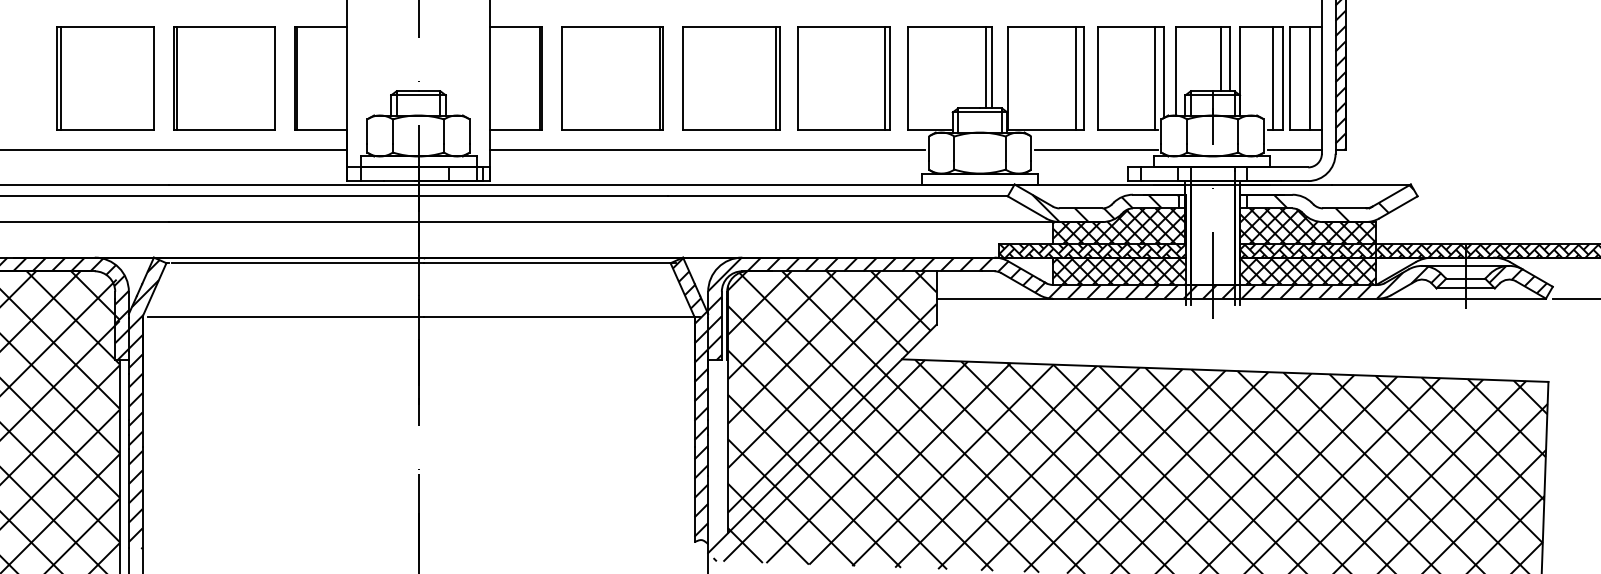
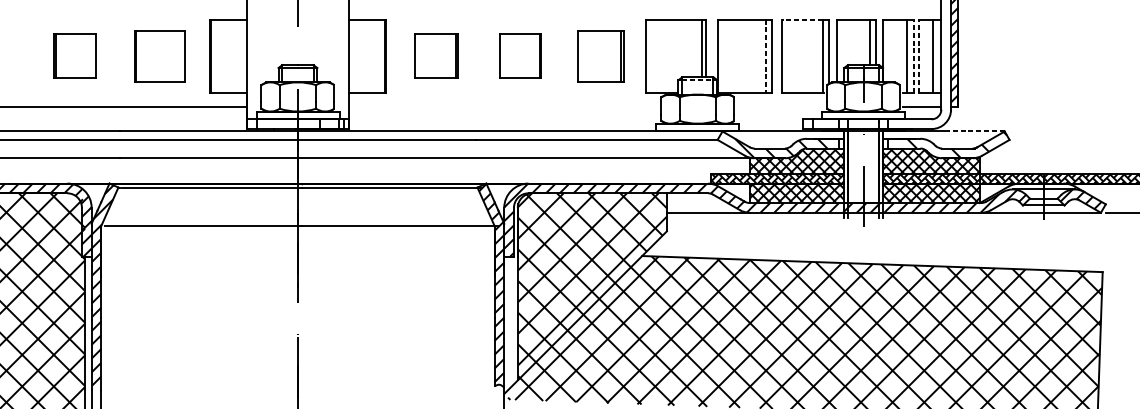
line: (1126, 27) -> (802, 19), solid -> dashed
part: (105, 78) -> (75, 56), size x0.6
part: (224, 78) -> (159, 56), size x0.7
part: (612, 78) -> (436, 56), size x0.6
part: (731, 78) -> (520, 56), size x0.6
part: (843, 78) -> (600, 56), size x0.7
line: (1282, 78) -> (913, 56), solid -> dashed
line: (1290, 78) -> (918, 56), solid -> dashed
line: (1076, 79) -> (766, 56), solid -> dashed
line: (980, 112) -> (698, 80), solid -> dashed
line: (707, 150) -> (503, 107), removed
line: (1096, 150) -> (780, 107), removed
line: (1371, 184) -> (976, 131), solid -> dashed

